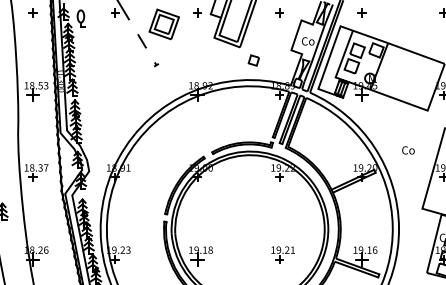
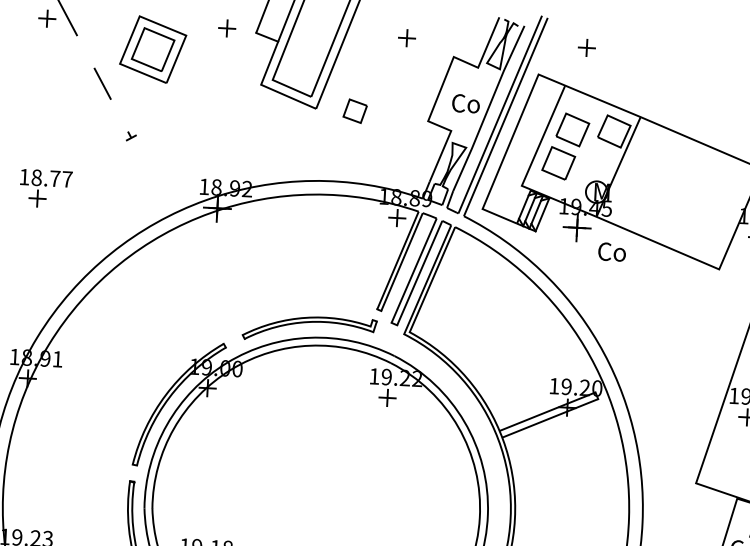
part: (253, 60) -> (354, 111), moved
part: (118, 90) -> (45, 188), added
text: (408, 150) -> (612, 252), moved

